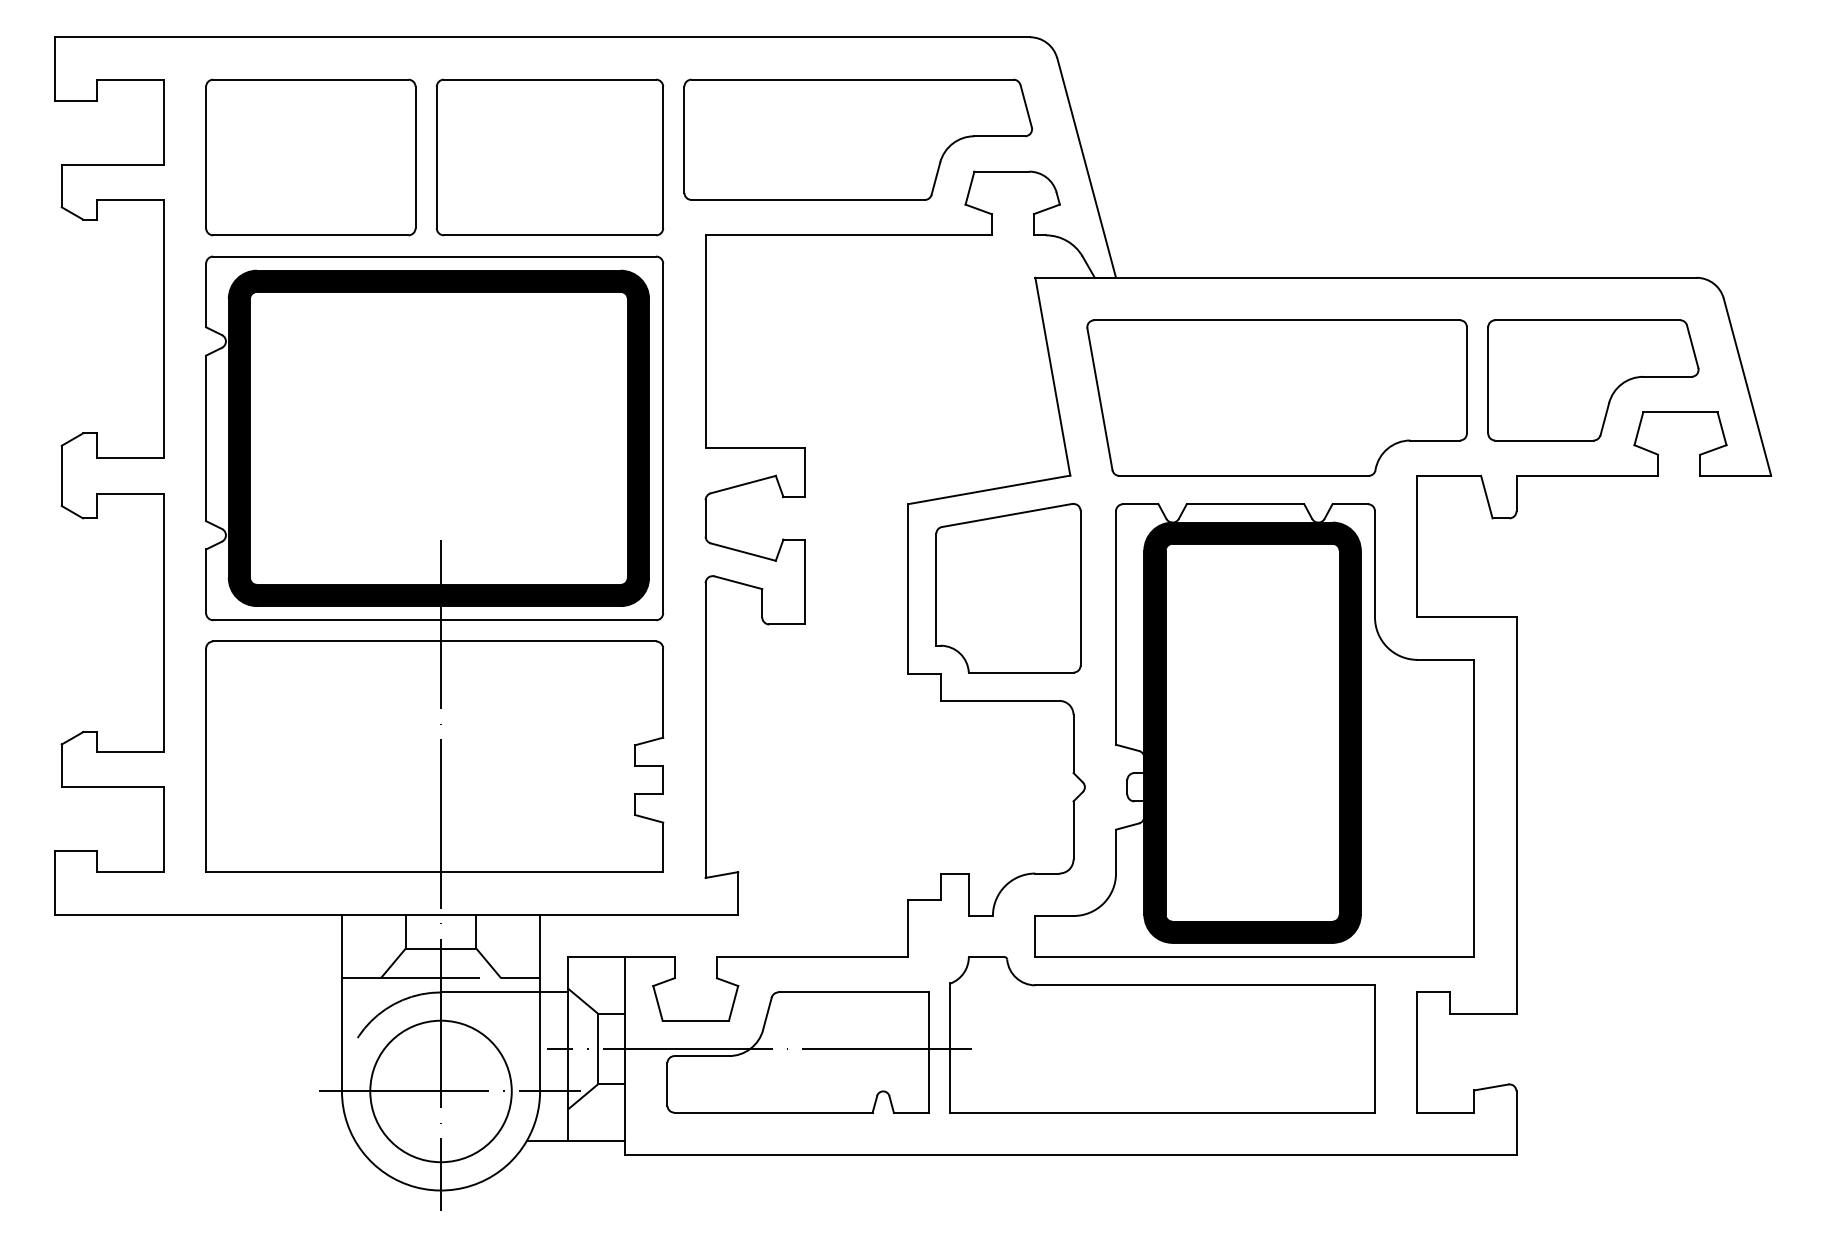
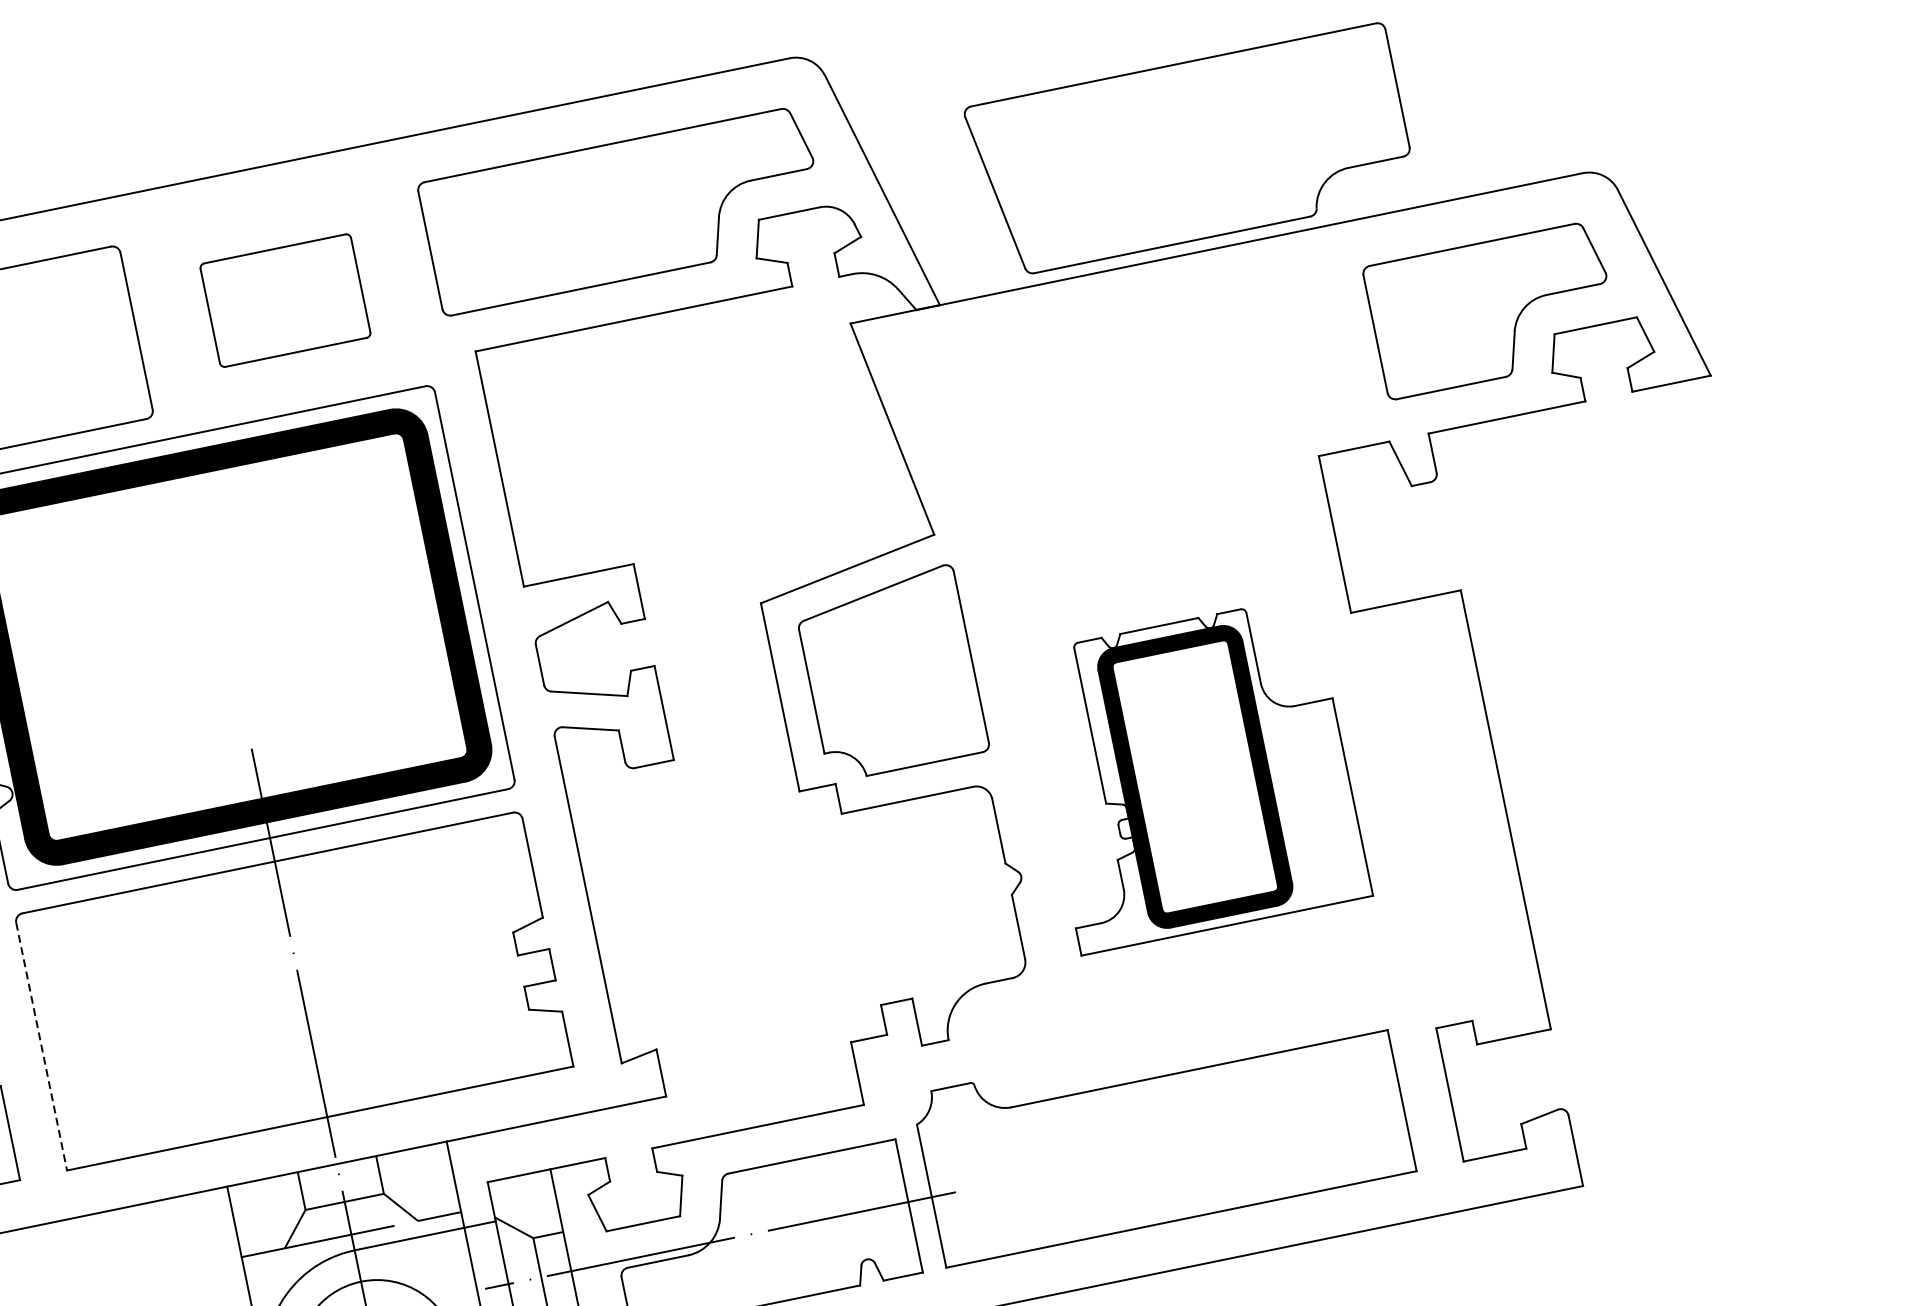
part: (549, 157) -> (284, 300), size x0.6
part: (1276, 397) -> (1190, 150), moved
part: (1254, 730) -> (1196, 775), size x0.6
line: (206, 760) -> (42, 1046), solid -> dashed

